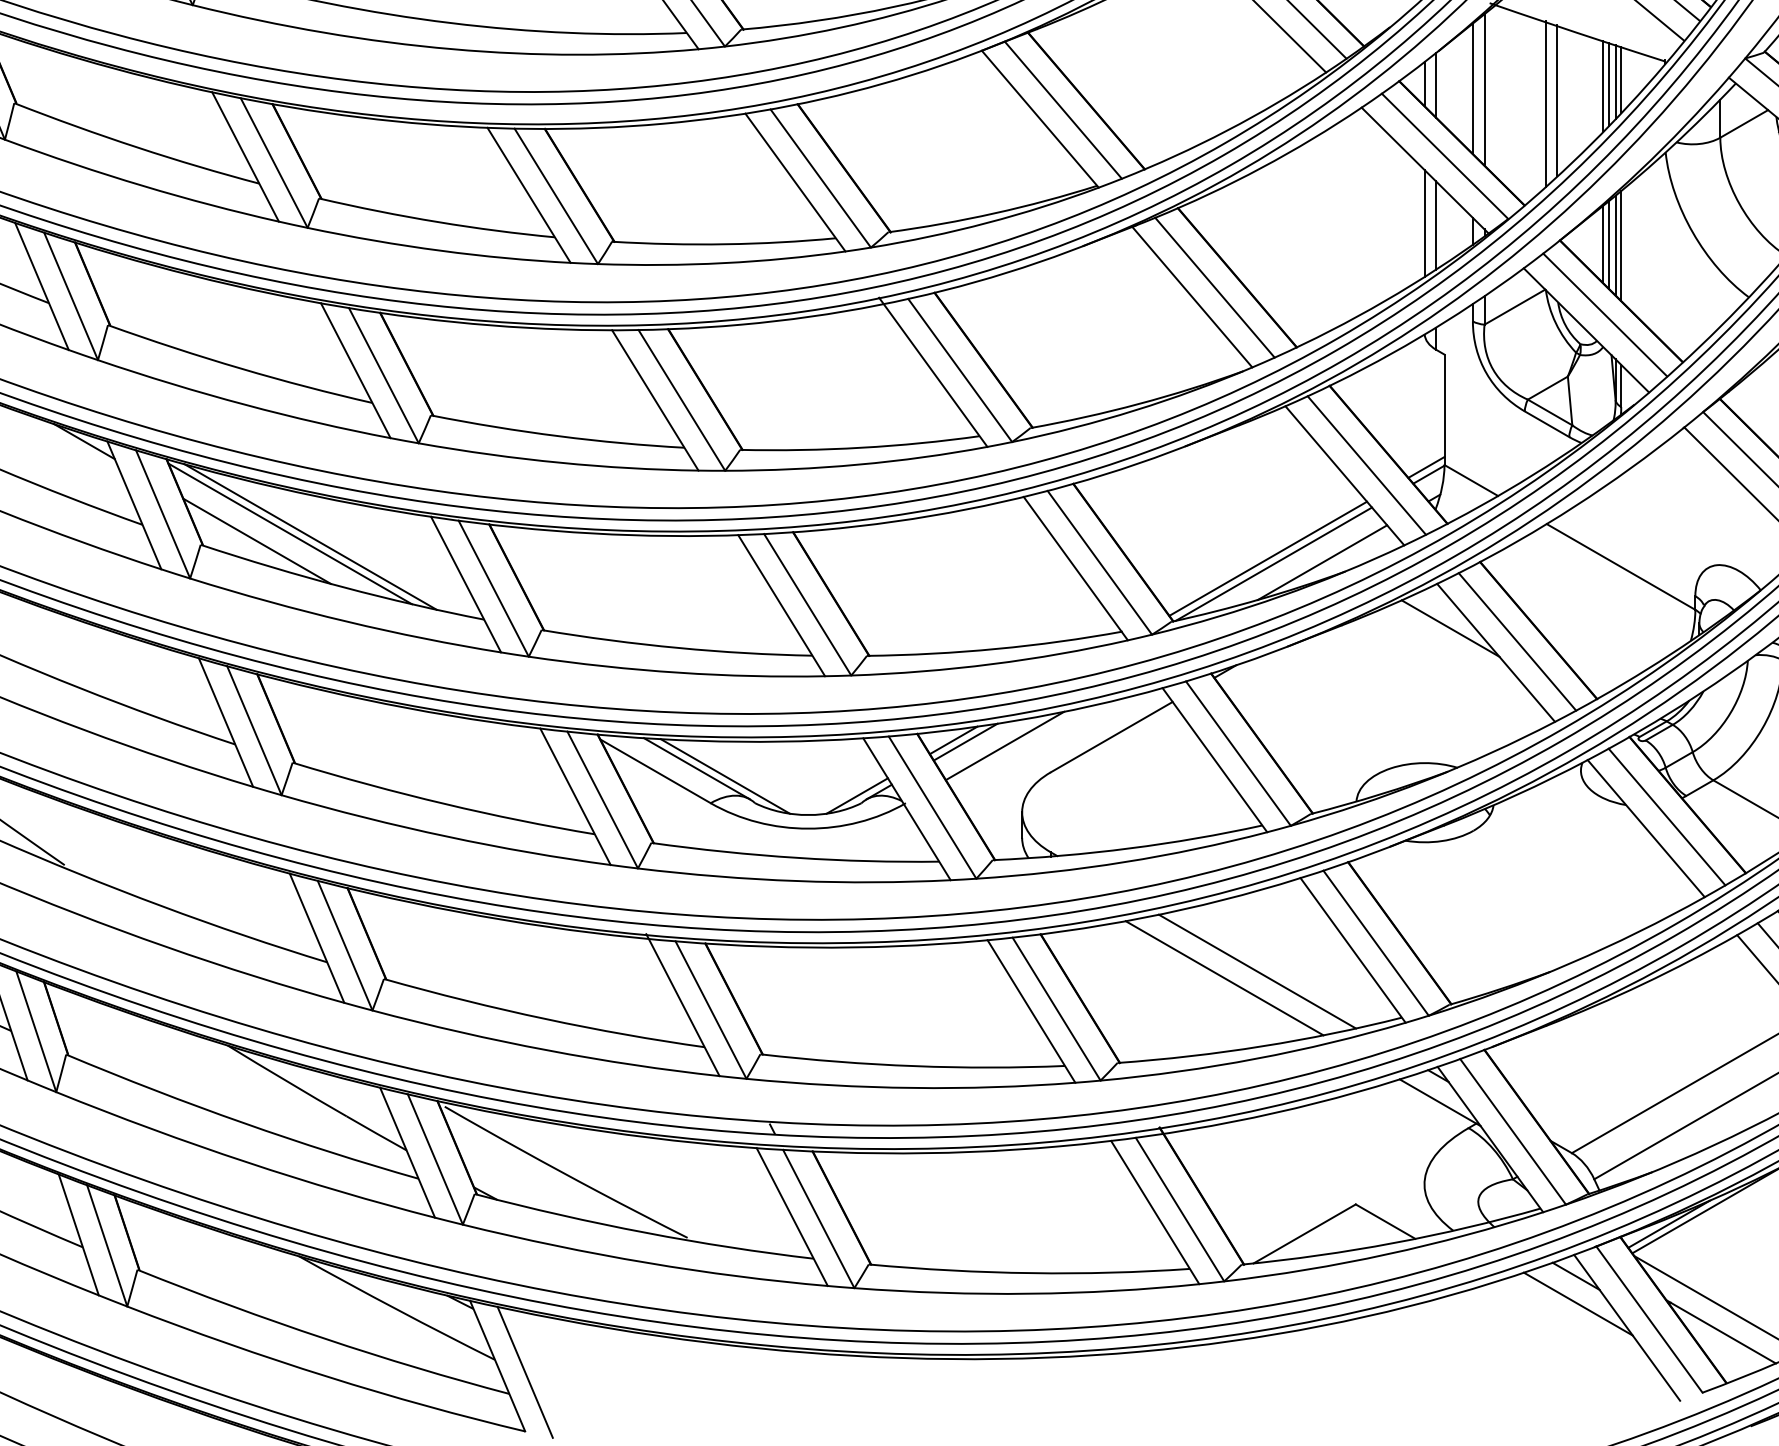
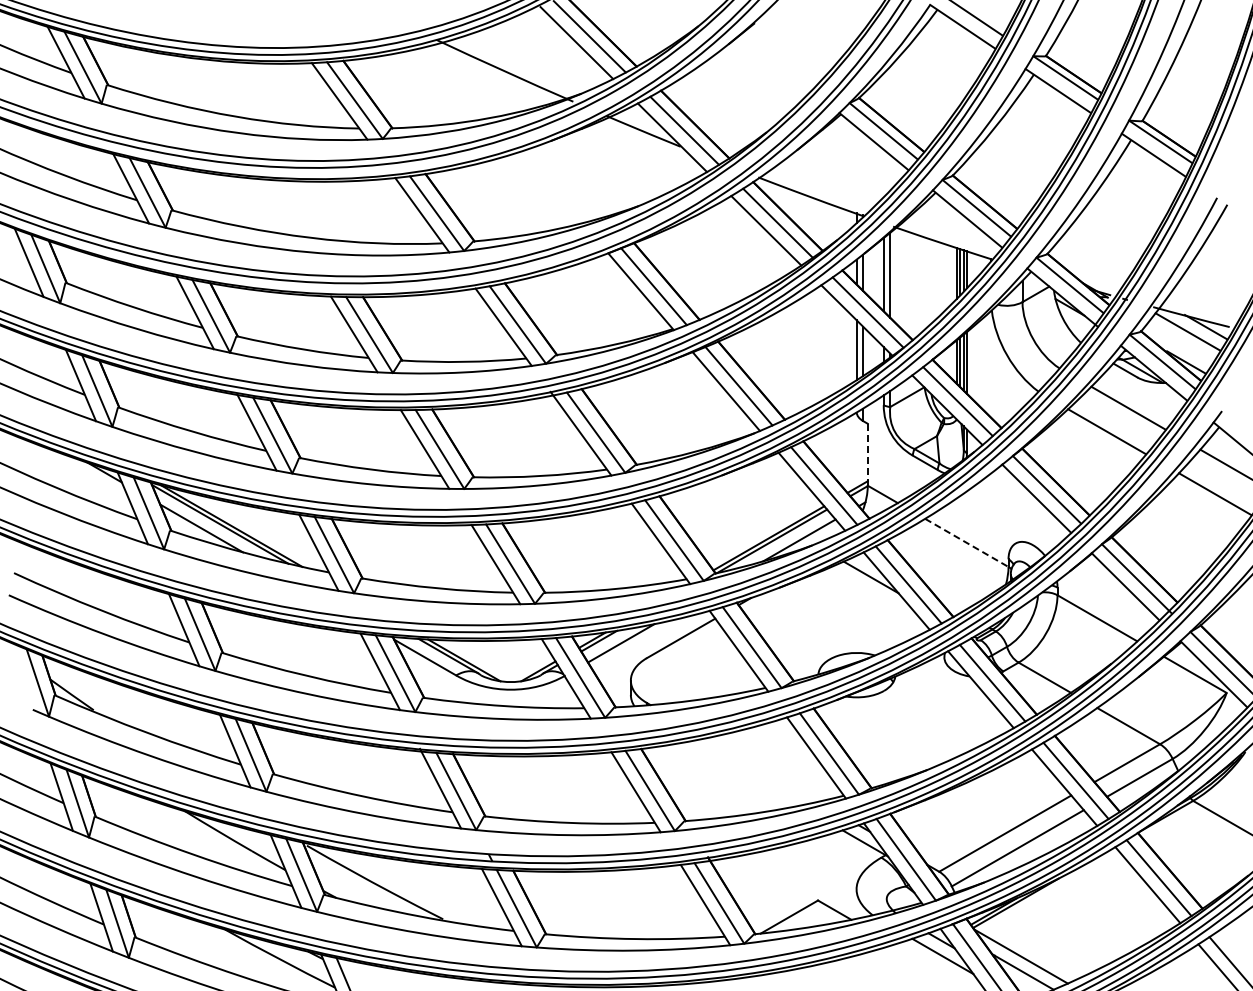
line: (1558, 100) -> (931, 281), removed
line: (1545, 102) -> (924, 282), removed
line: (1443, 409) -> (867, 454), solid -> dashed
line: (1622, 568) -> (967, 543), solid -> dashed
line: (1256, 970) -> (762, 769), removed
line: (1222, 978) -> (743, 773), removed

